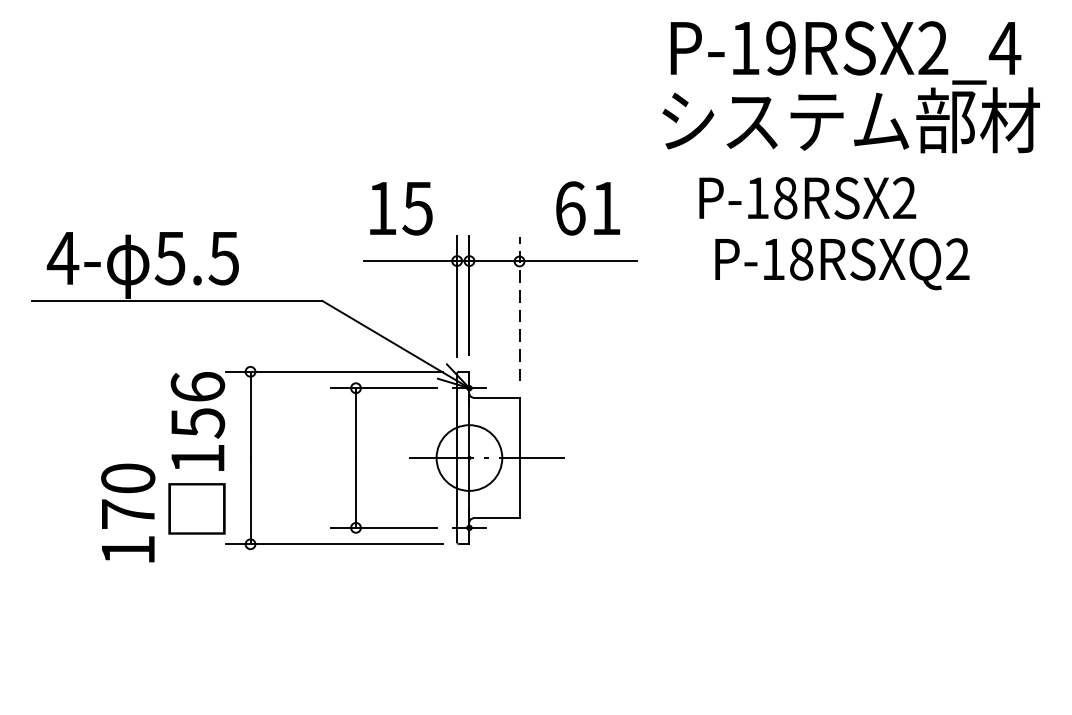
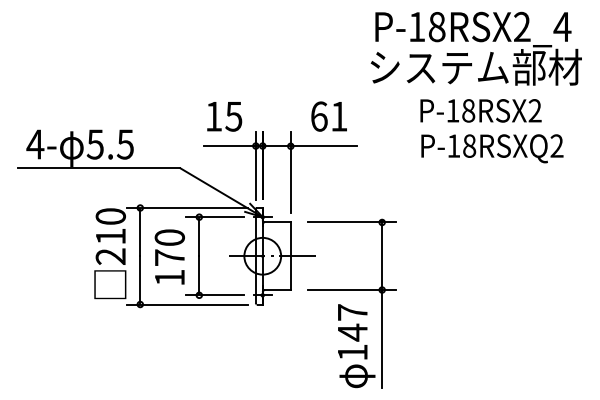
text: (779, 47) -> (436, 26), P-19RSX2_4 -> P-18RSX2_4
text: (806, 197) -> (480, 110), moved
text: (842, 263) -> (492, 148), moved
line: (519, 308) -> (290, 172), dashed -> solid
text: (197, 422) -> (110, 236), 156 -> 210
text: (127, 512) -> (169, 256), moved
part: (628, 542) -> (351, 303), added

